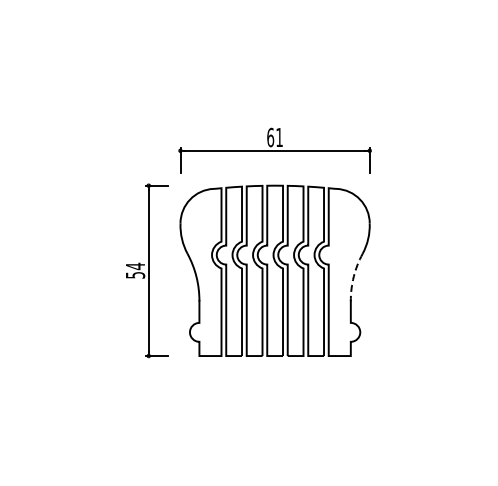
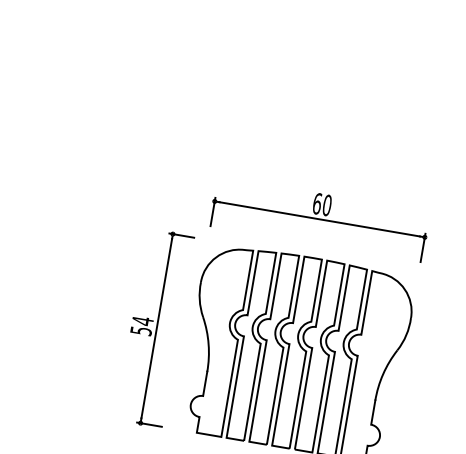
text: (279, 137) -> (327, 205), 61 -> 60
arc: (353, 276) -> (382, 373), dashed -> solid

